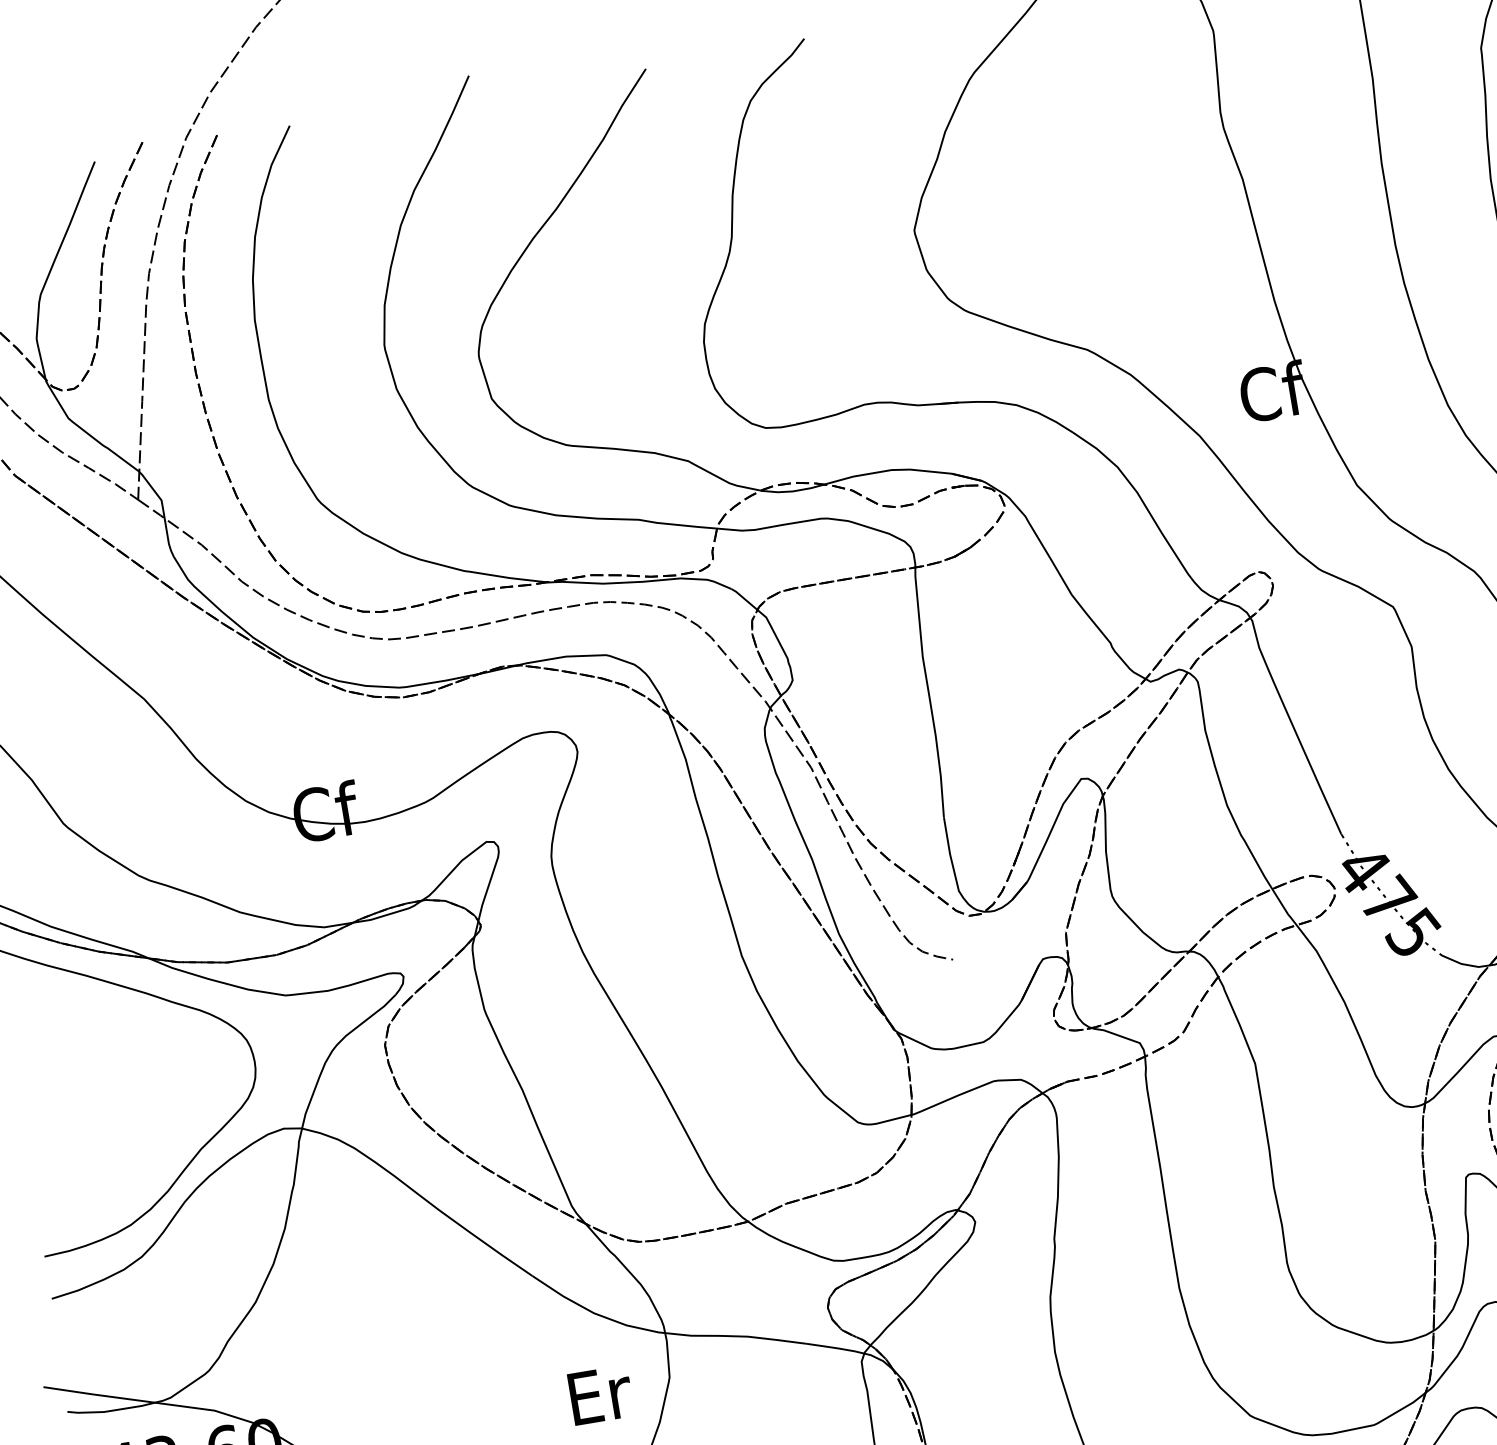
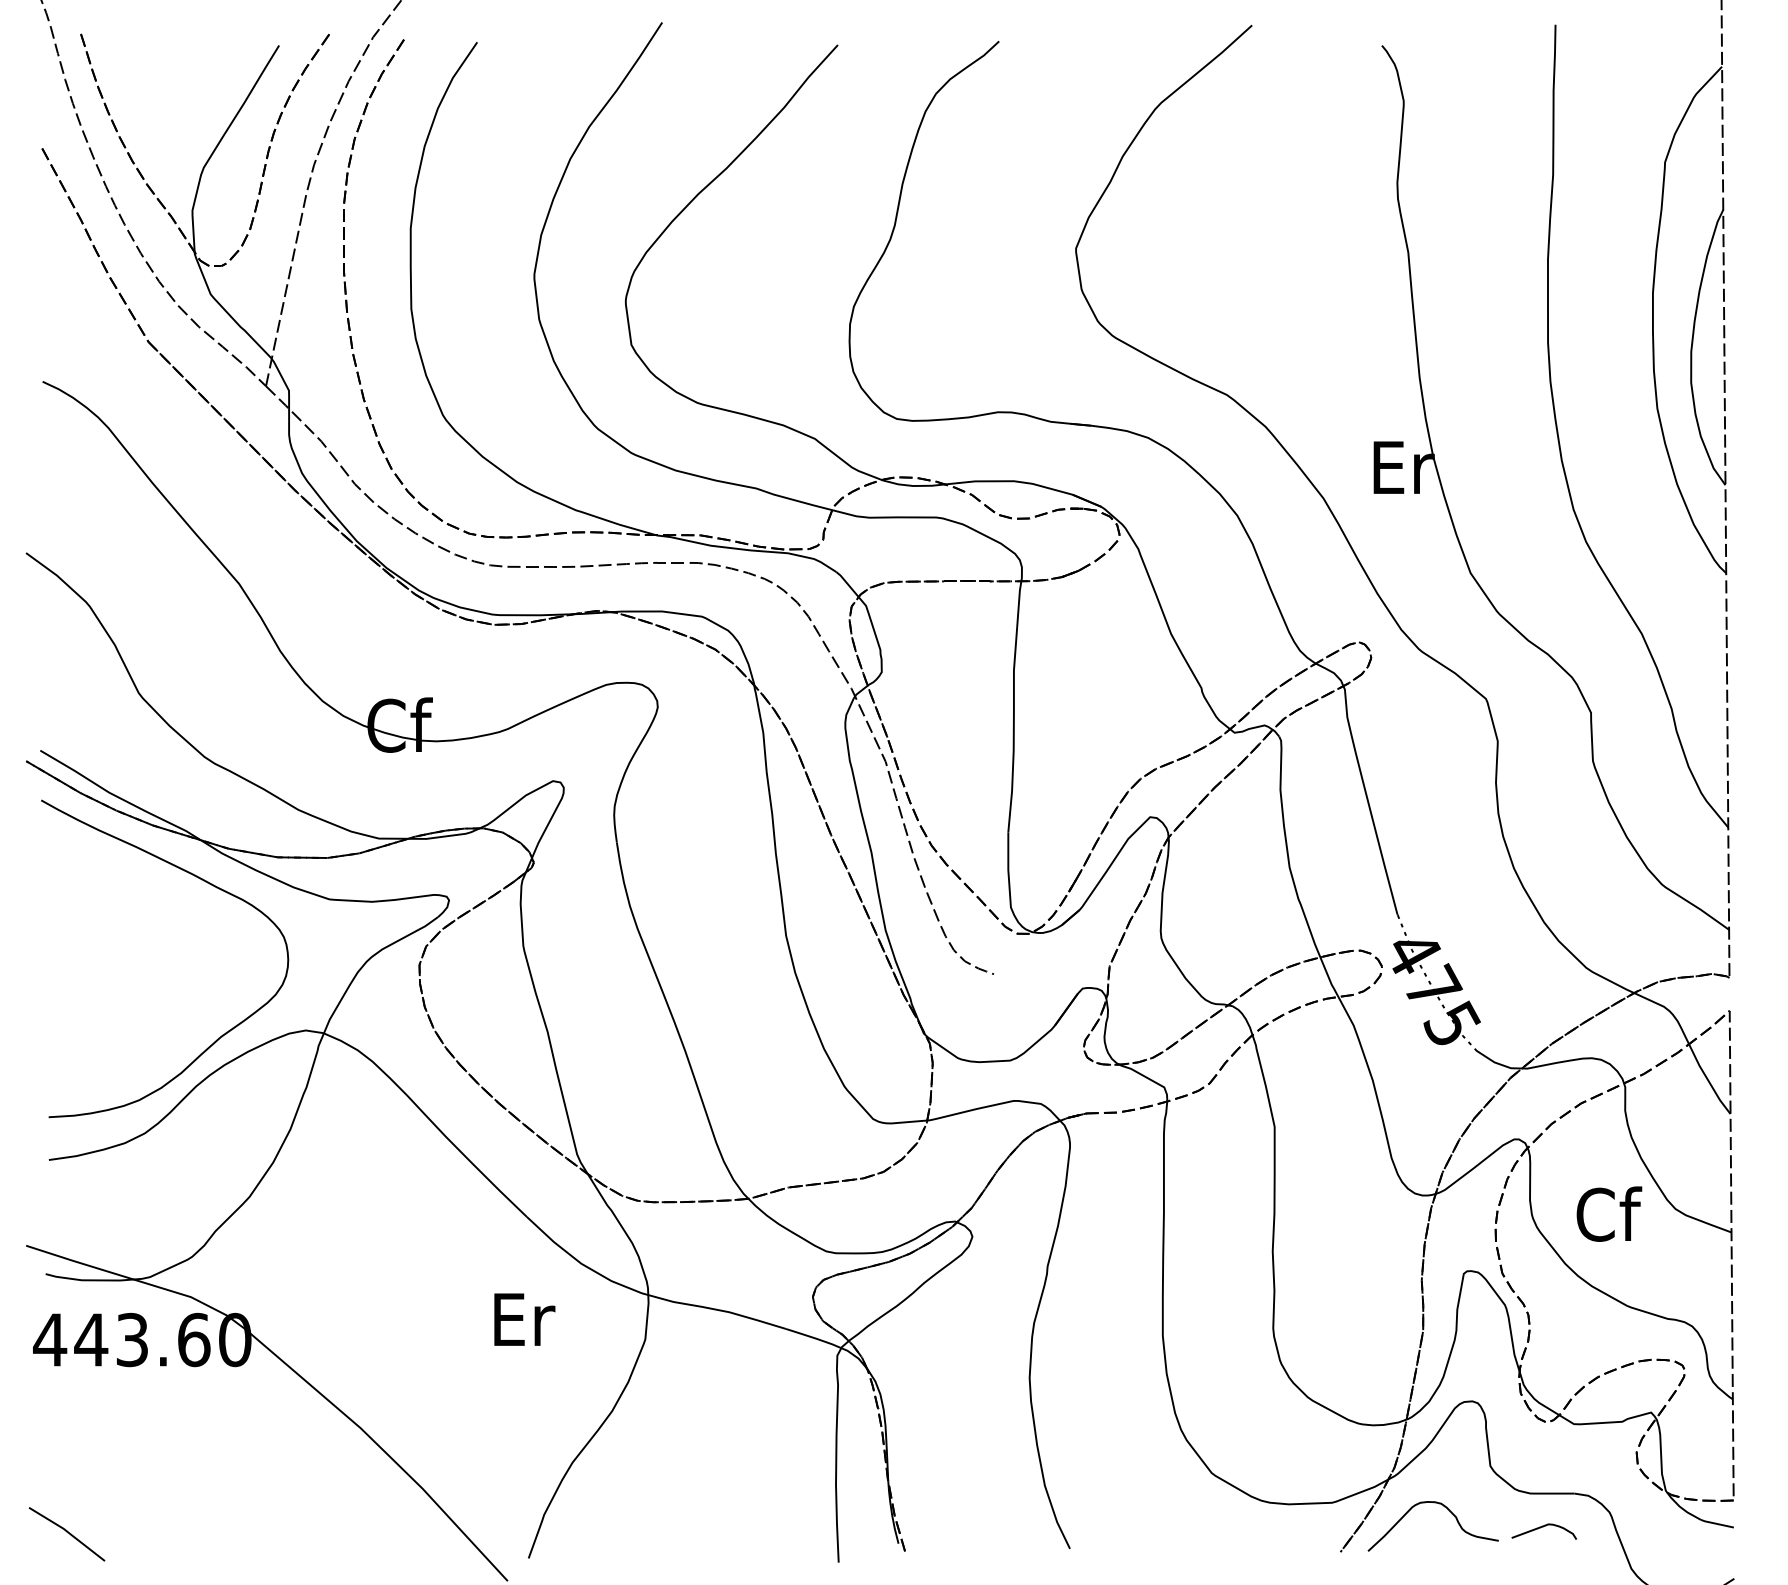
text: (1273, 391) -> (1403, 466), Cf -> Er
text: (600, 1395) -> (524, 1319), moved

